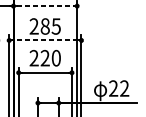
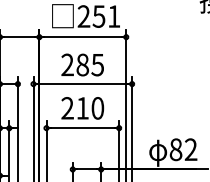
line: (45, 6) -> (83, 37), dashed -> solid
line: (45, 40) -> (82, 84), dashed -> solid
text: (45, 58) -> (82, 108), 220 -> 210
text: (113, 88) -> (175, 149), 22 -> 82

